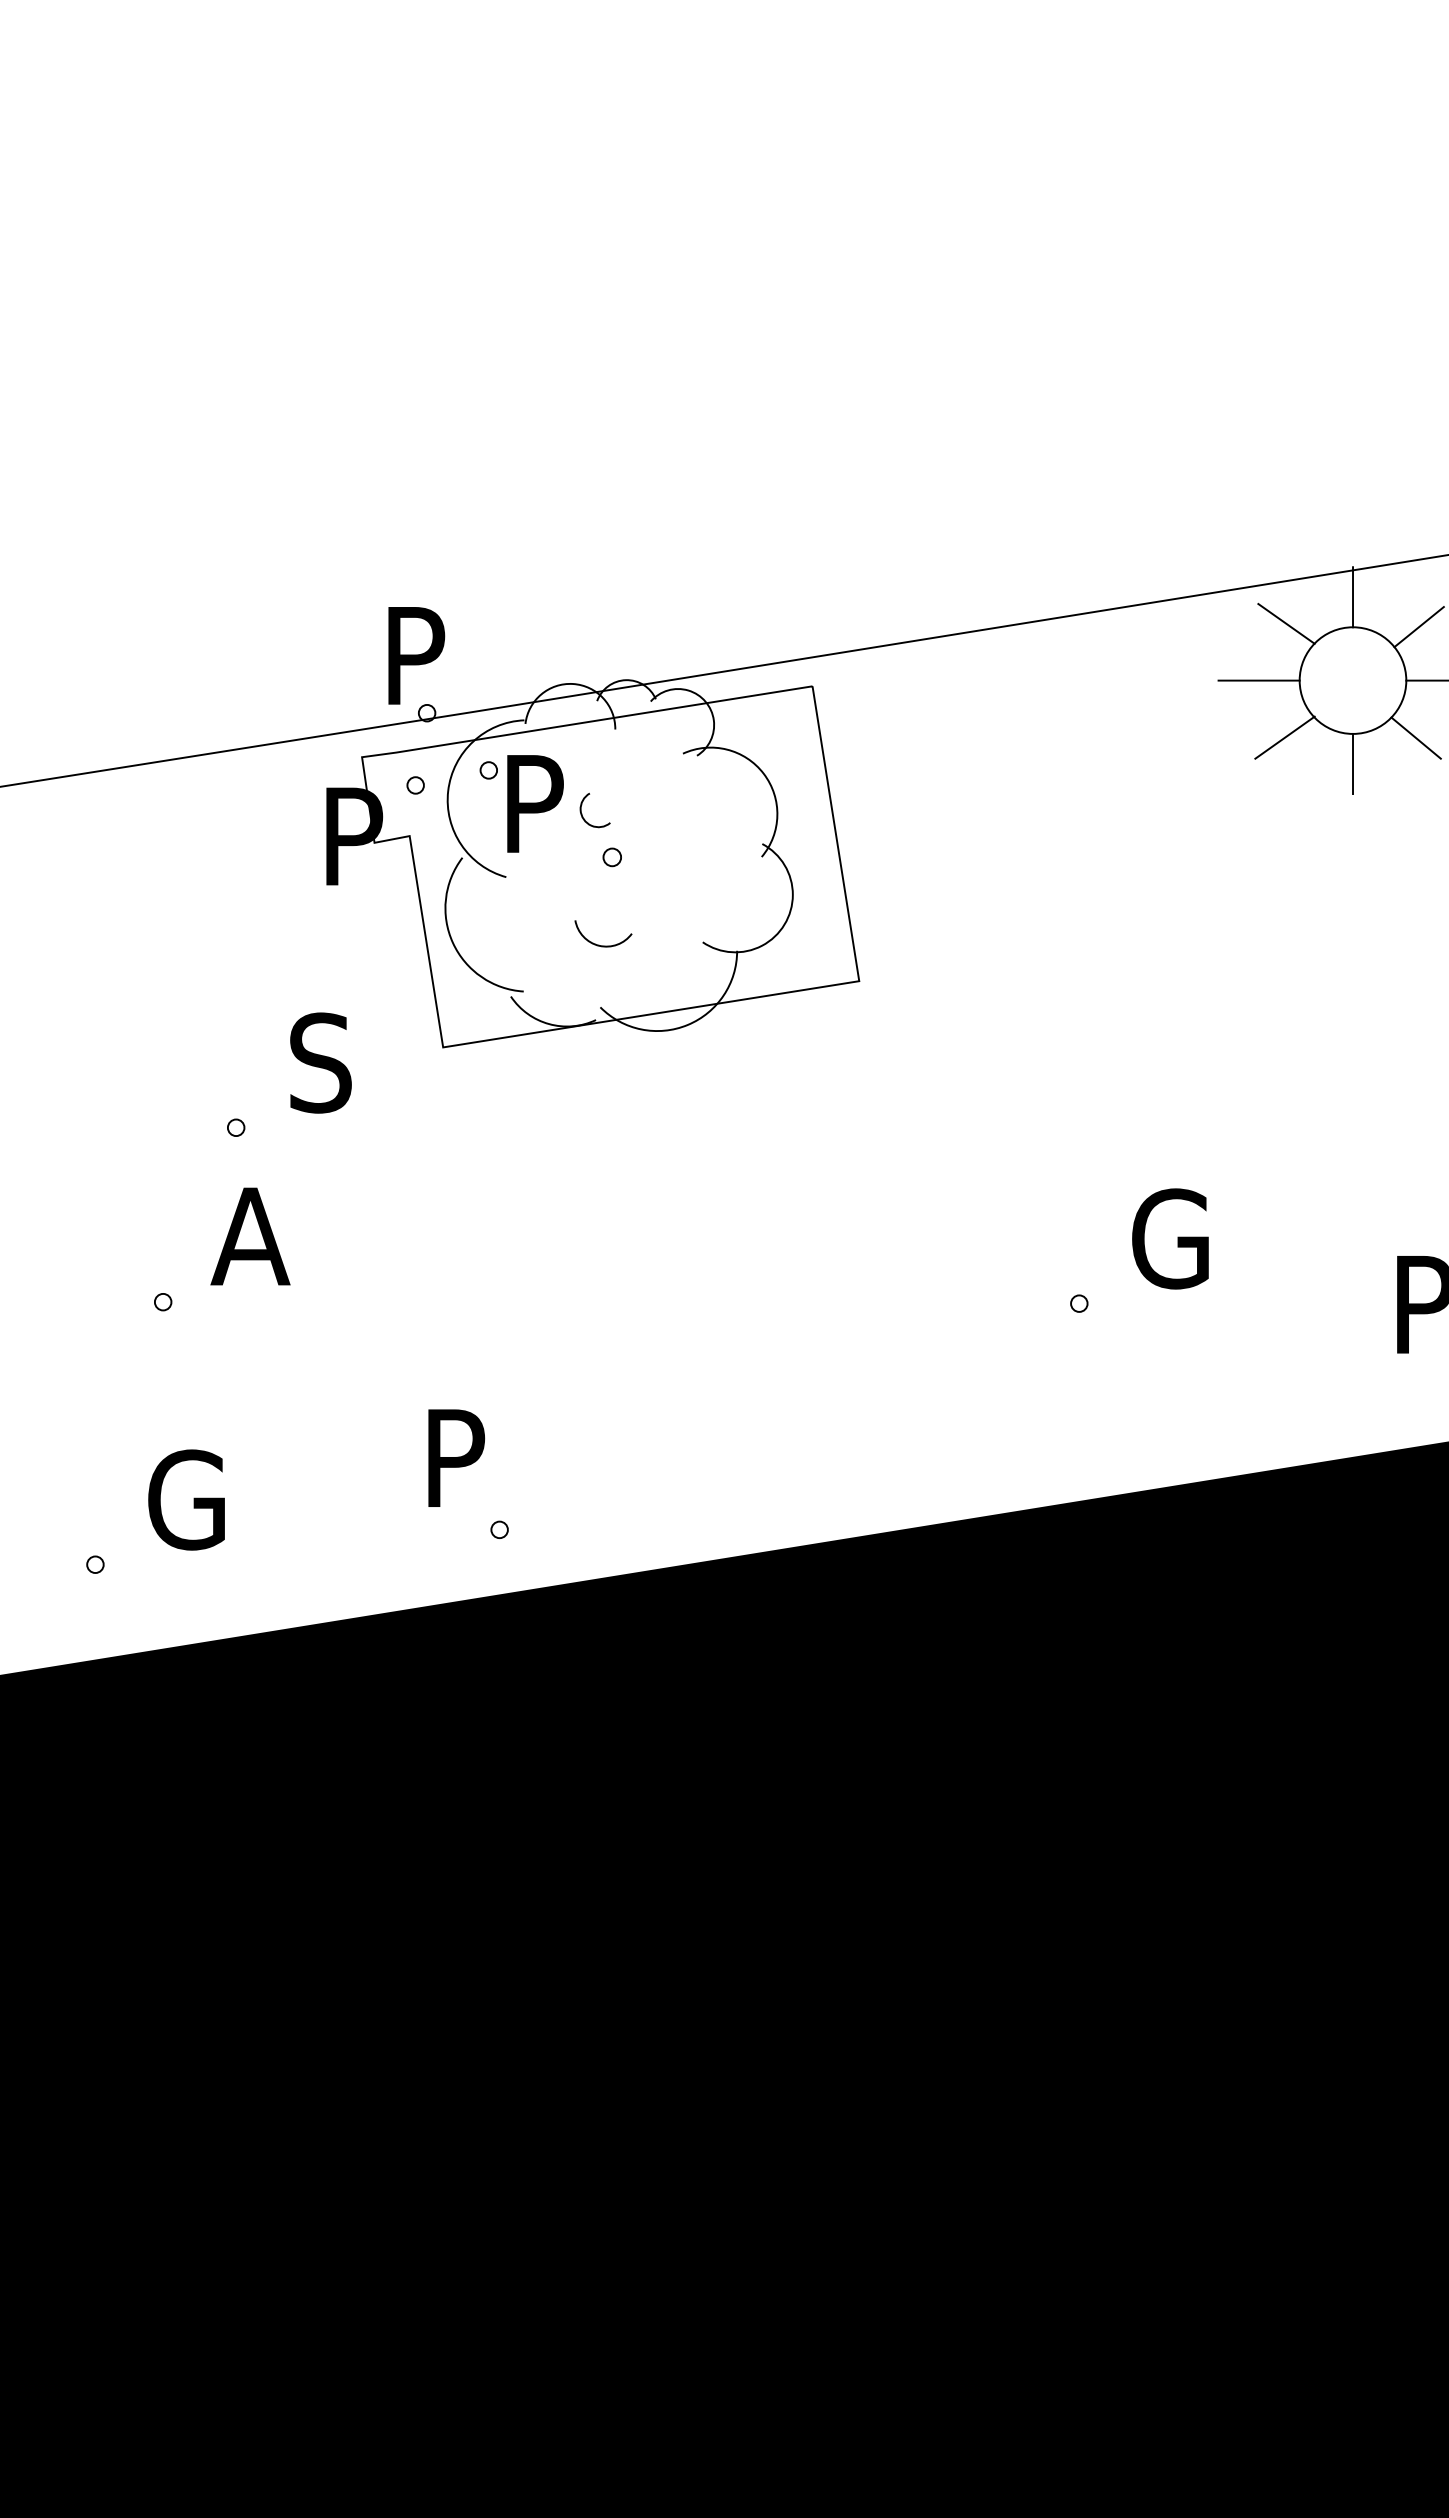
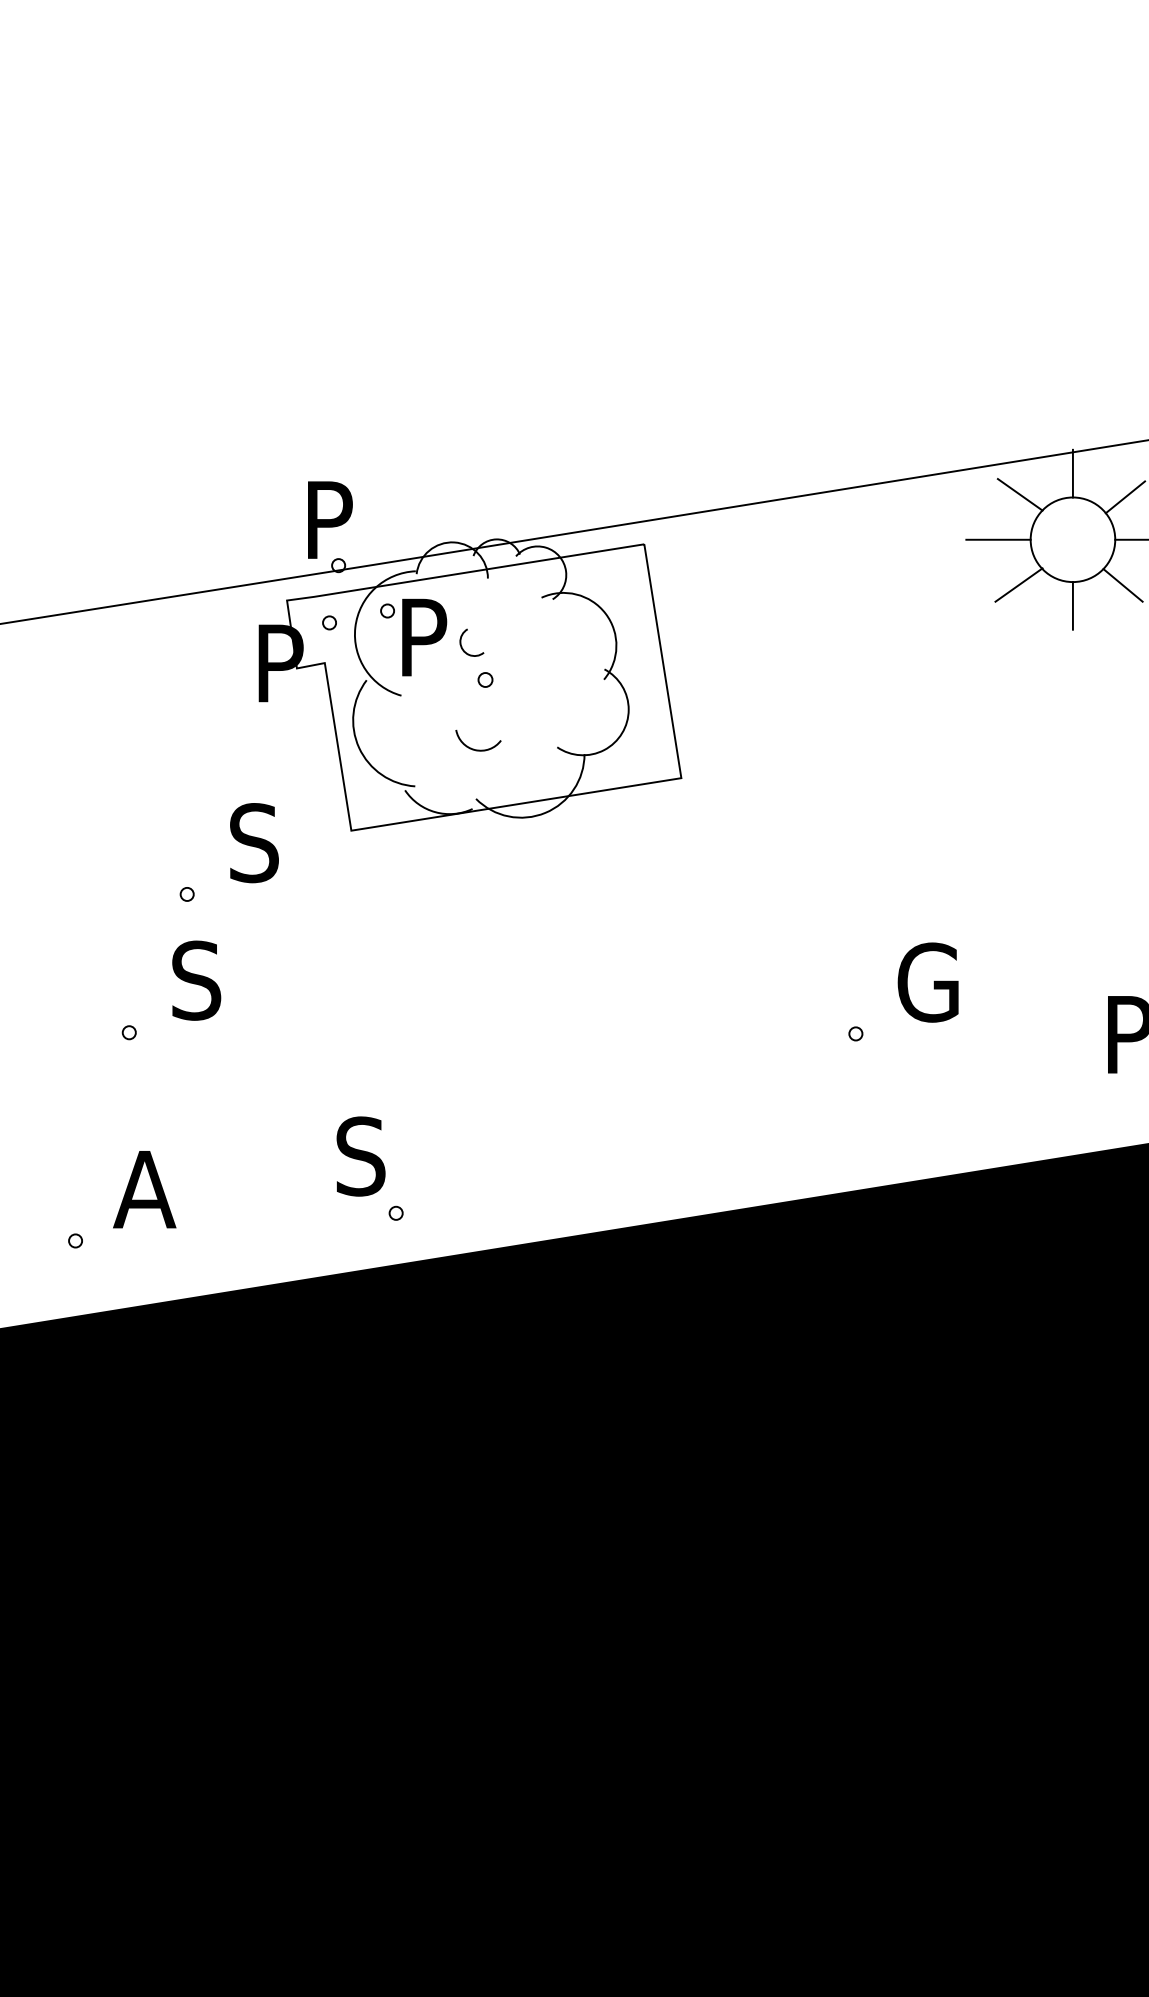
text: (250, 1236) -> (198, 980), A -> S
text: (455, 1457) -> (361, 1155), P -> S
text: (183, 1499) -> (145, 1189), G -> A

